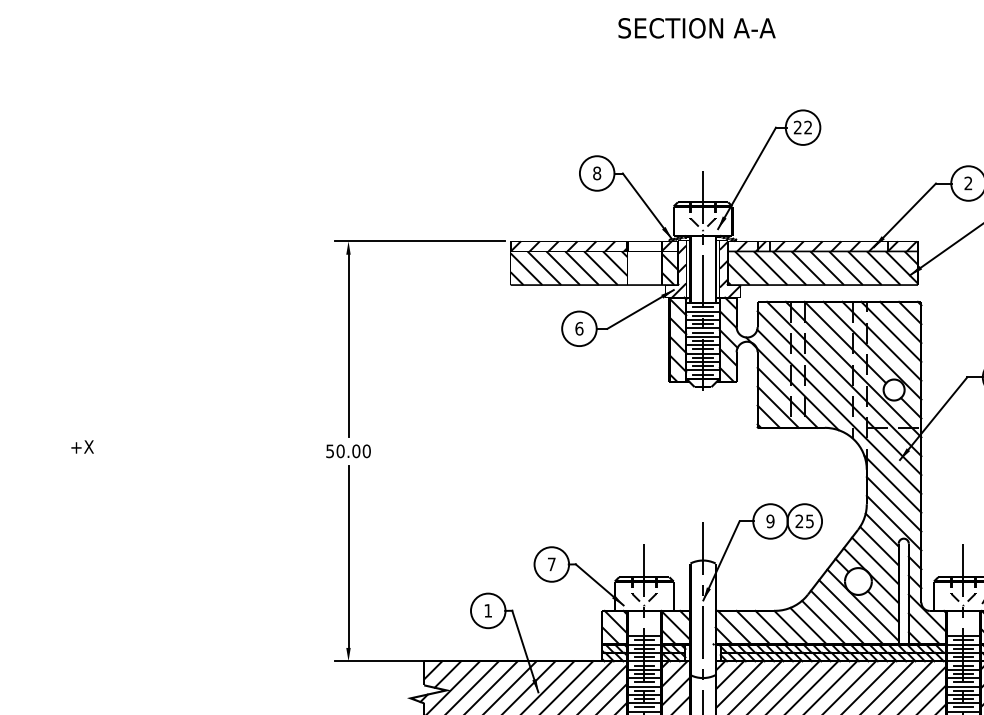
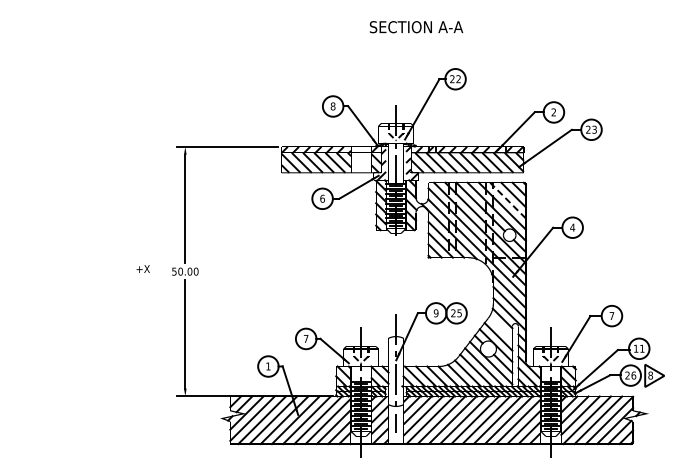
text: (696, 28) -> (416, 27), moved
line: (890, 331) -> (507, 200), solid -> dashed
text: (81, 446) -> (142, 268), moved
line: (878, 545) -> (500, 327), removed

